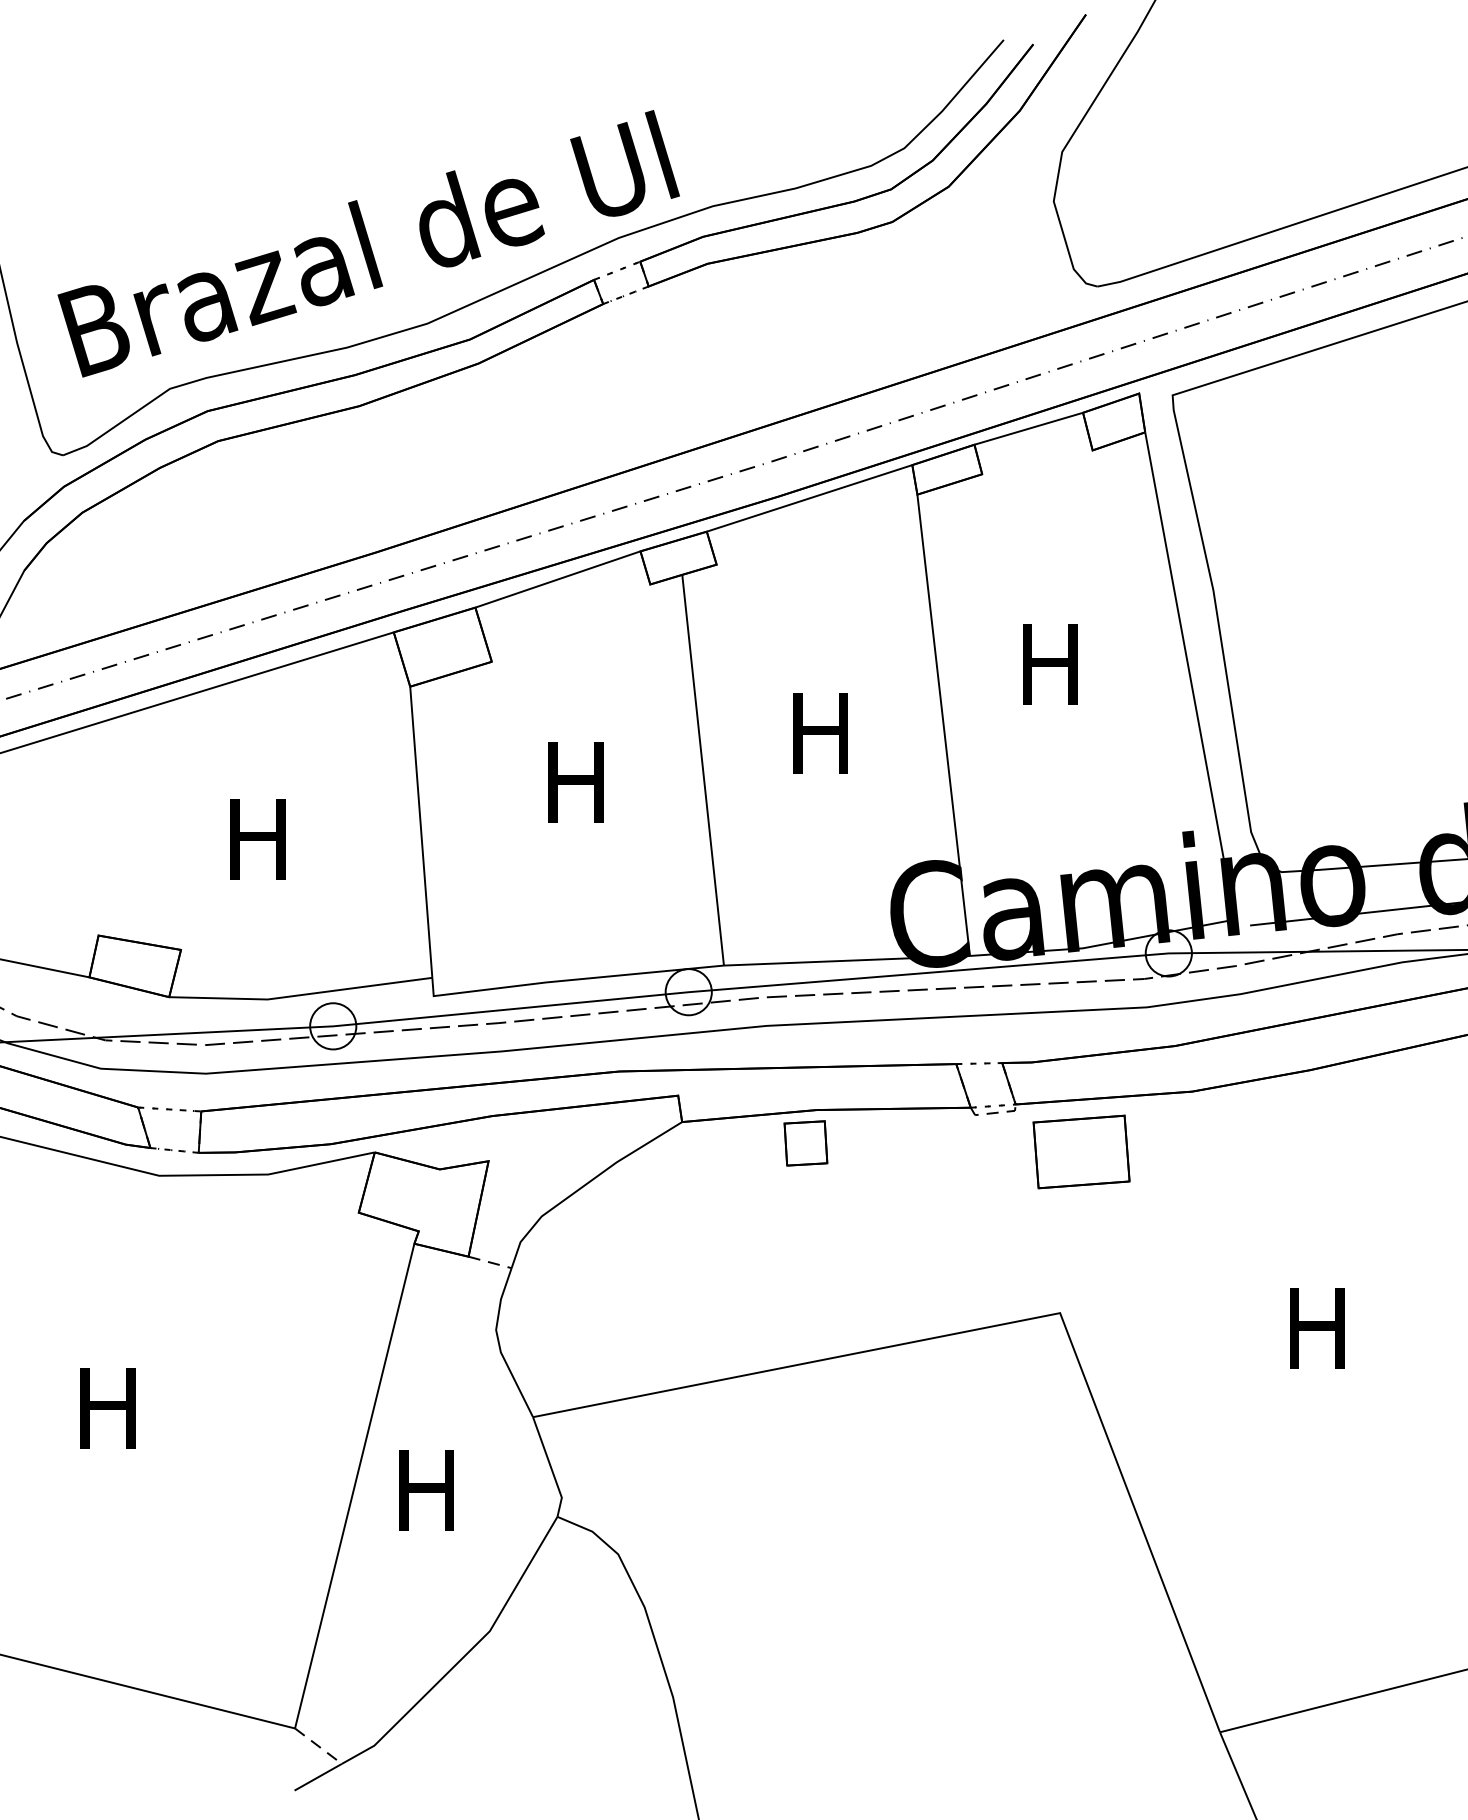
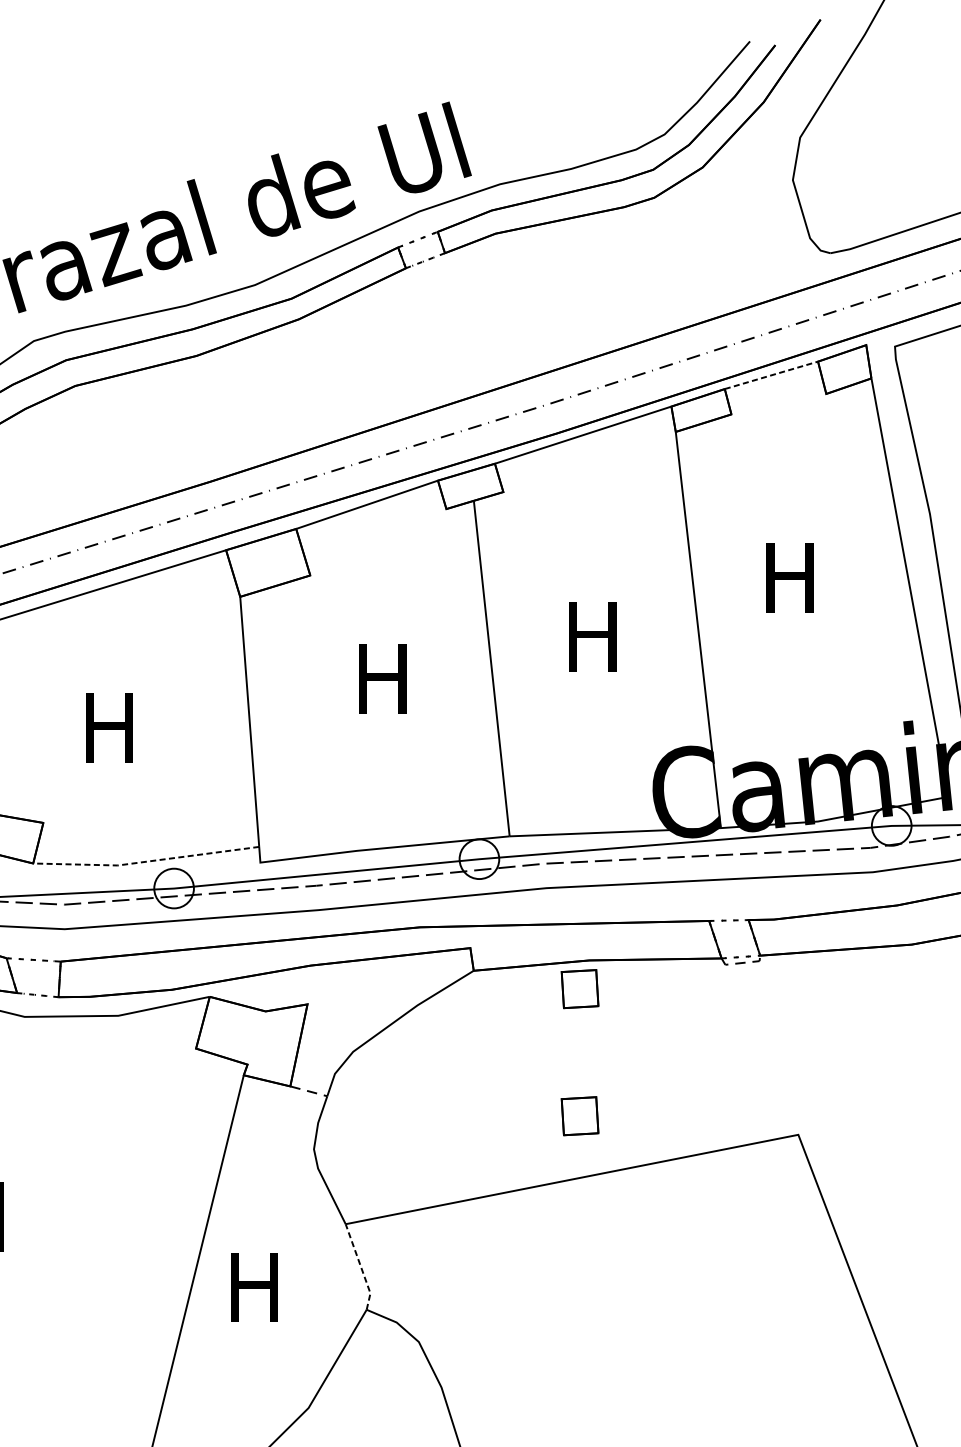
line: (1028, 428) -> (771, 375), solid -> dashed
line: (300, 995) -> (145, 862), solid -> dashed
part: (1081, 1151) -> (816, 996), removed
part: (805, 1291) -> (579, 1116), added
line: (550, 1466) -> (360, 1266), solid -> dashed

